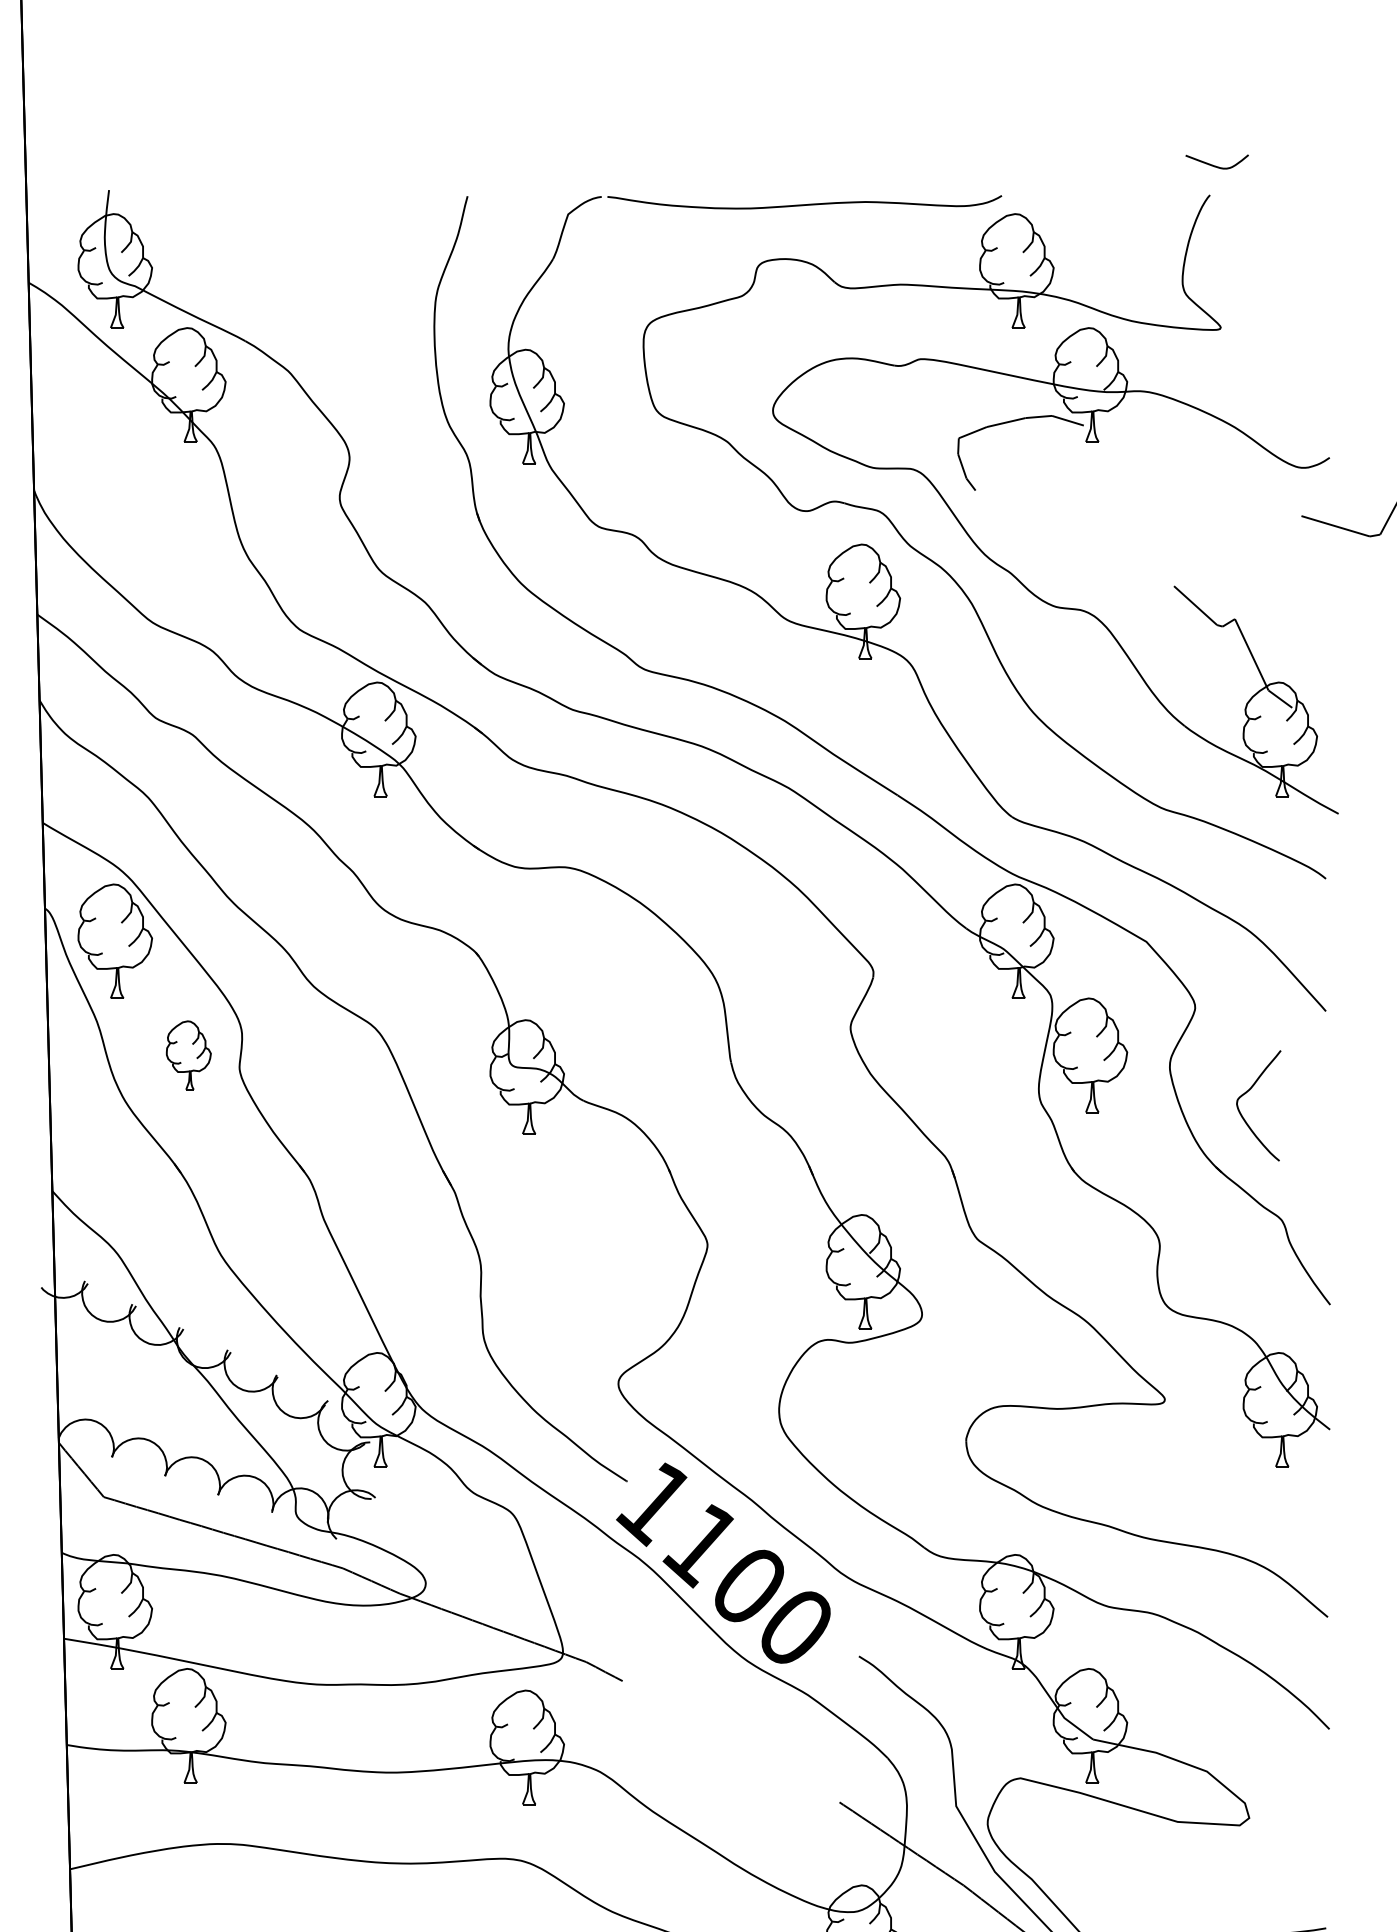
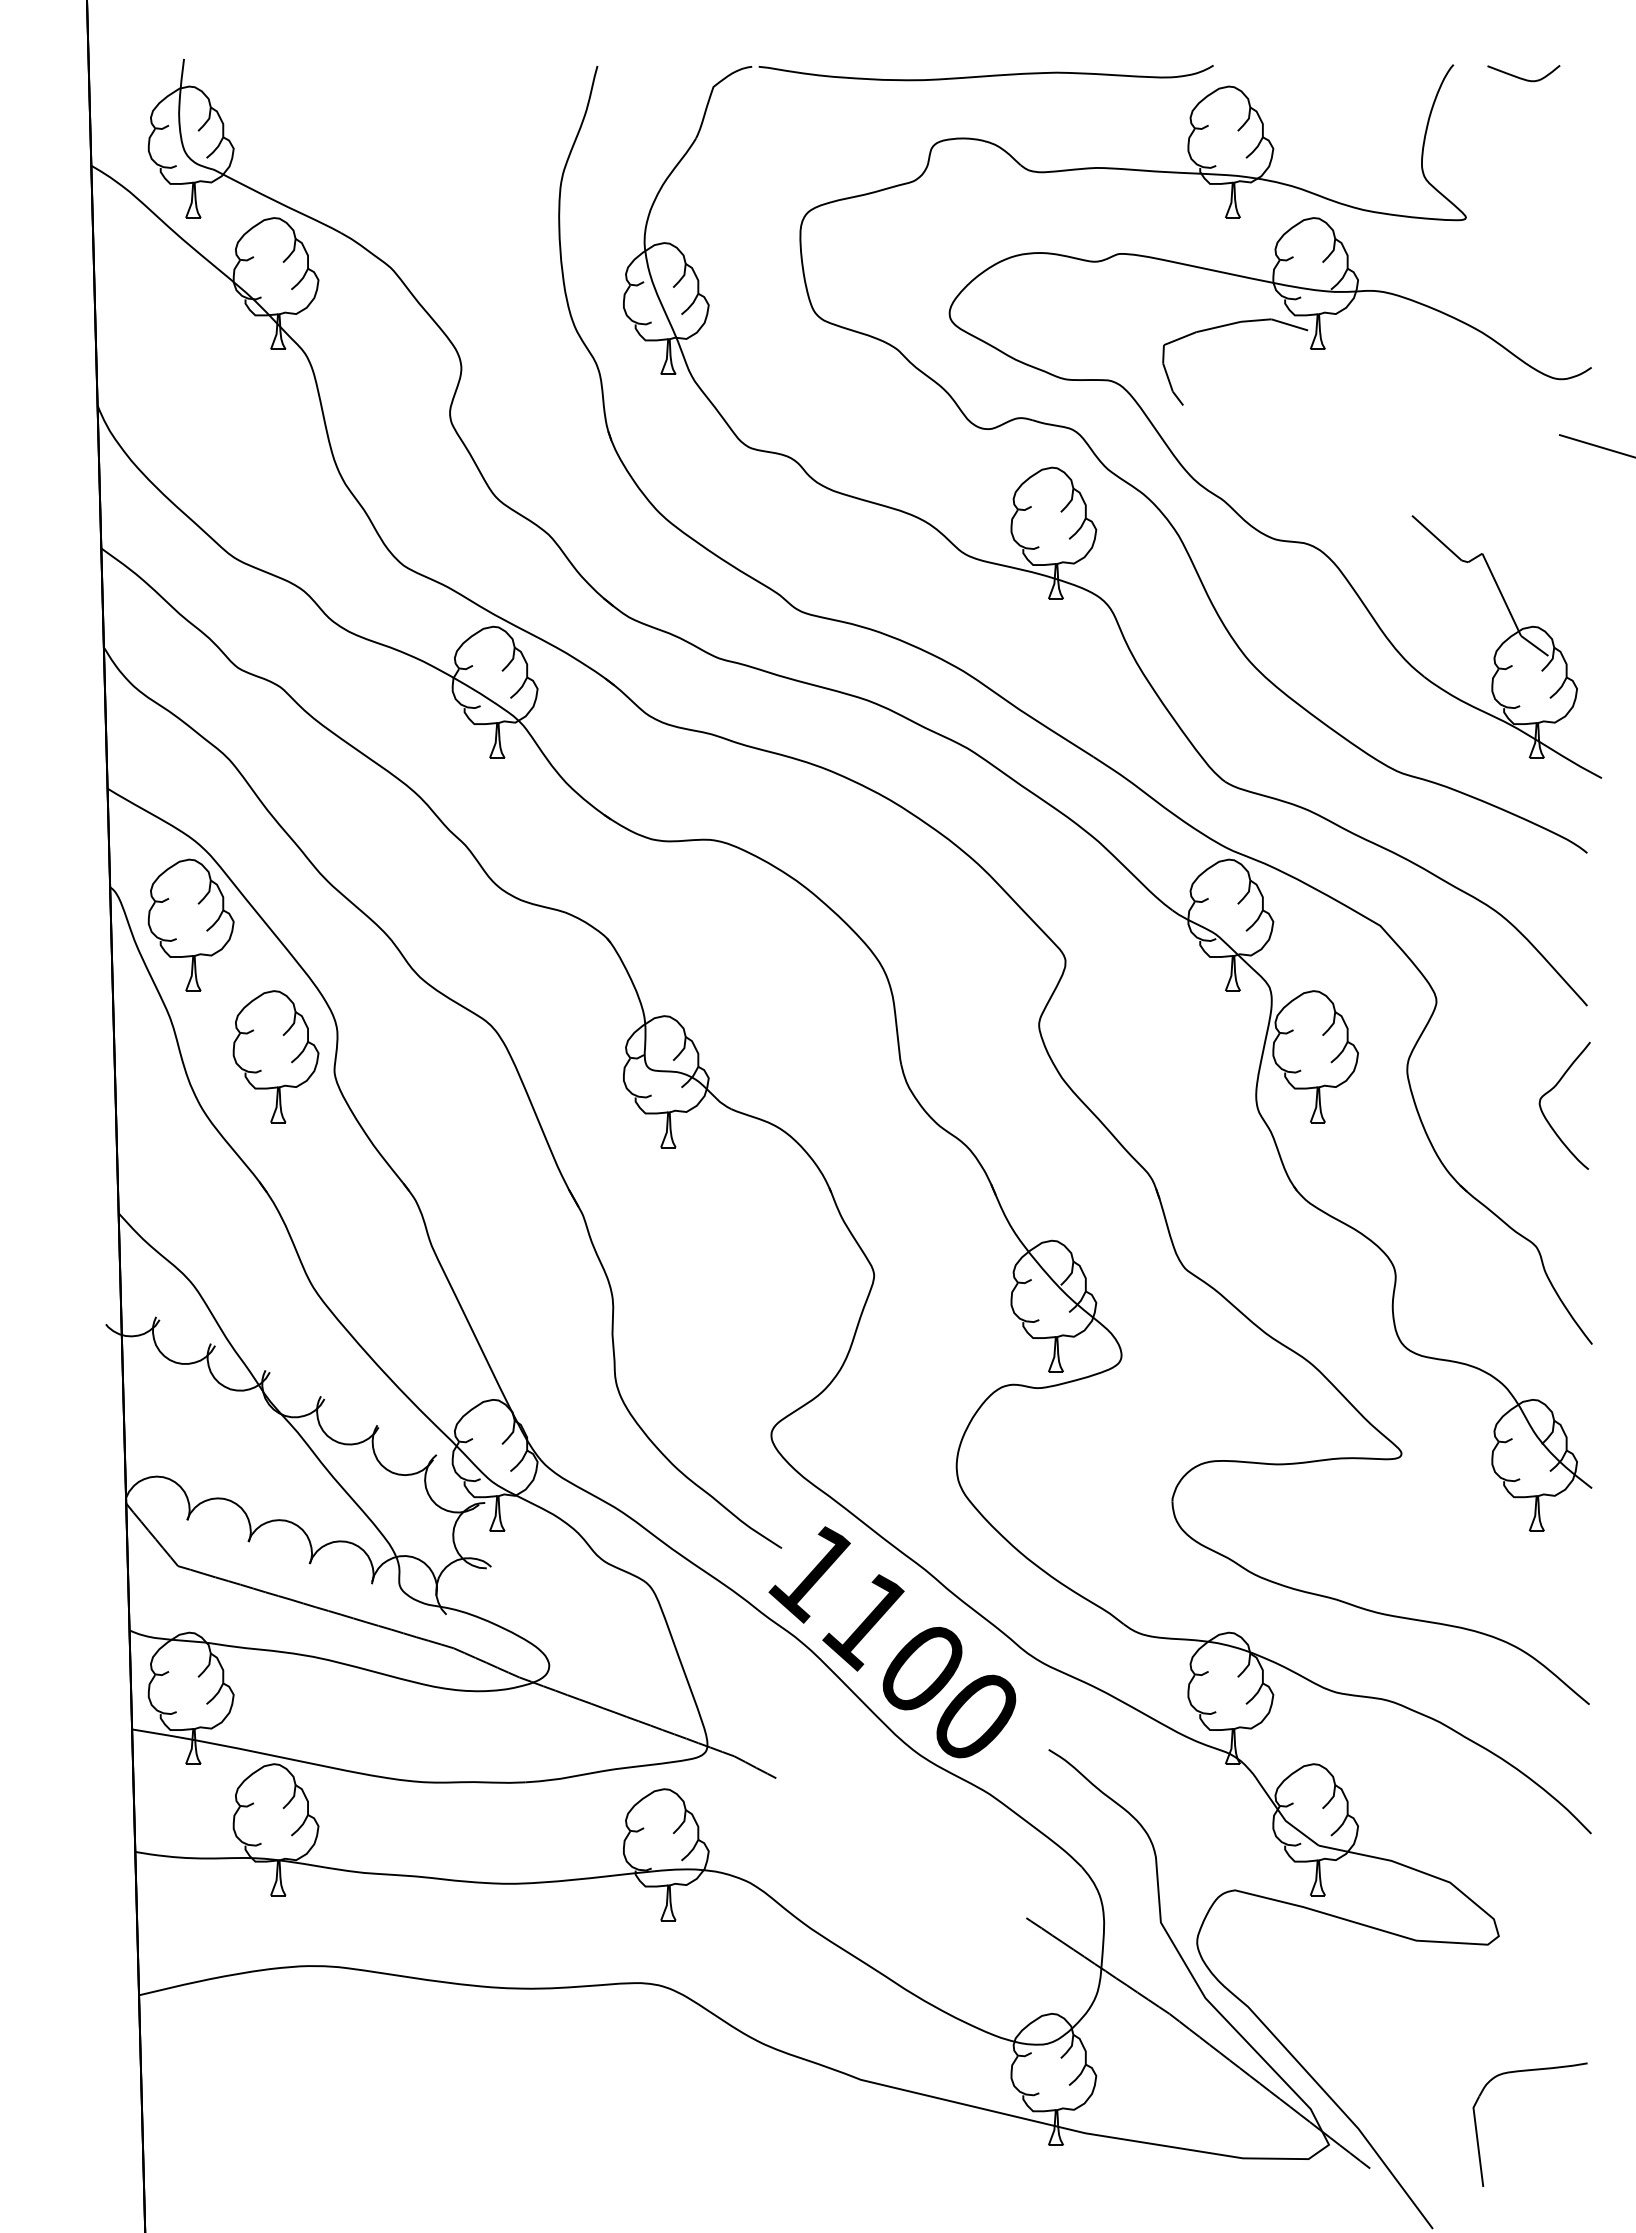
curve: (1215, 165) -> (1521, 77), moved
part: (188, 1055) -> (275, 1056), size x1.67
curve: (1248, 1091) -> (1553, 1089), moved

